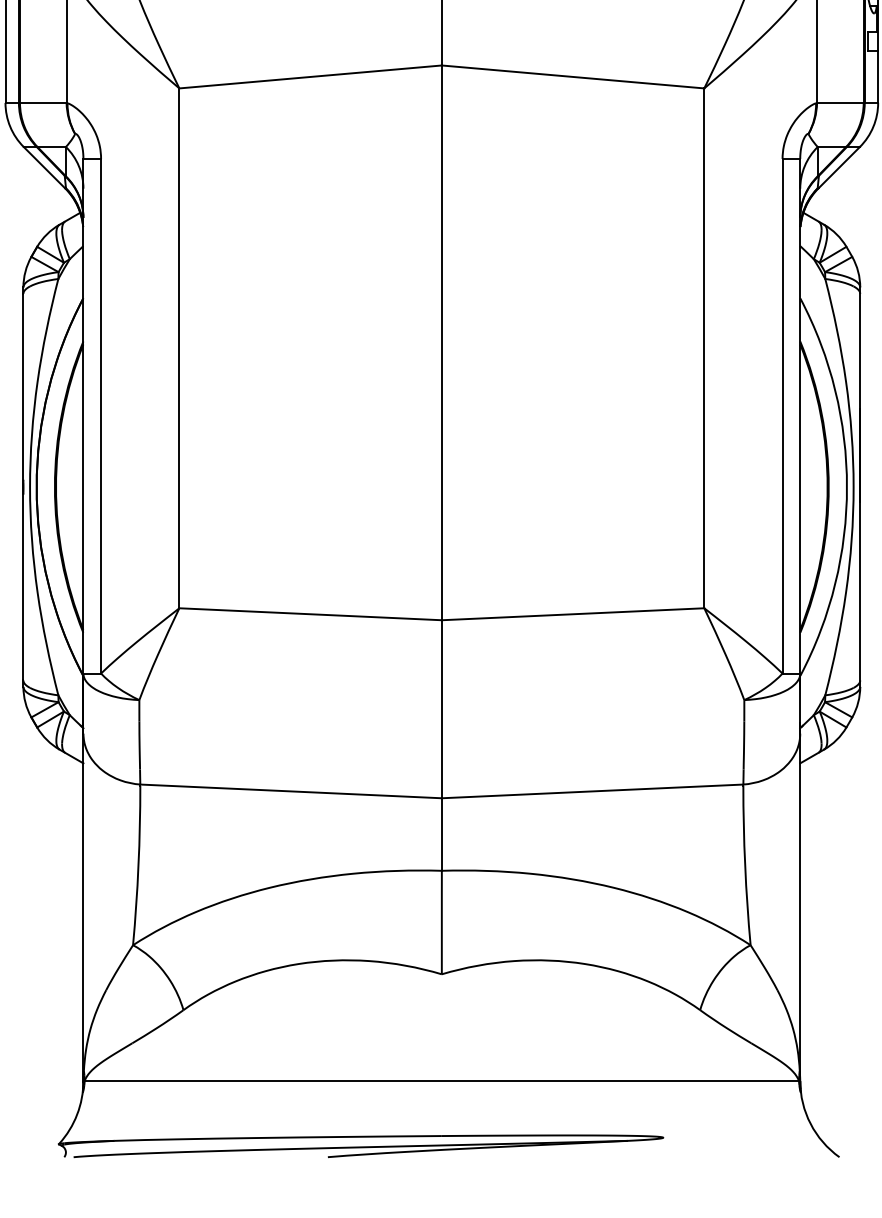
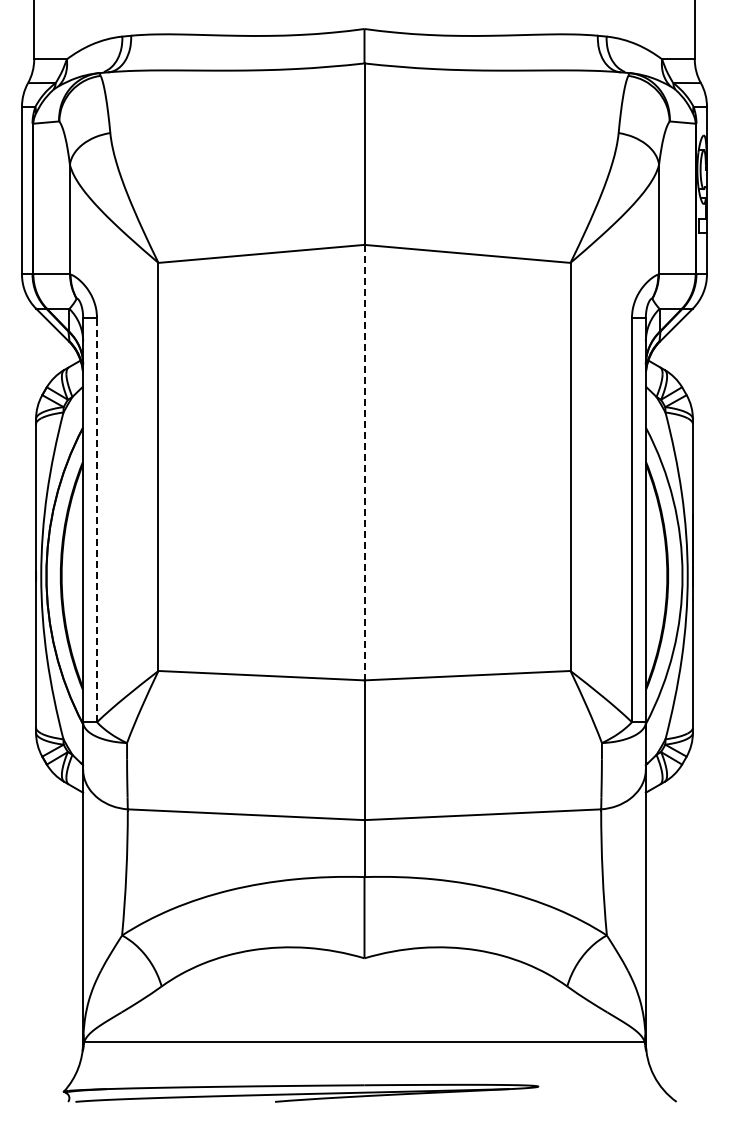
line: (441, 342) -> (364, 462), solid -> dashed
line: (101, 416) -> (97, 520), solid -> dashed

